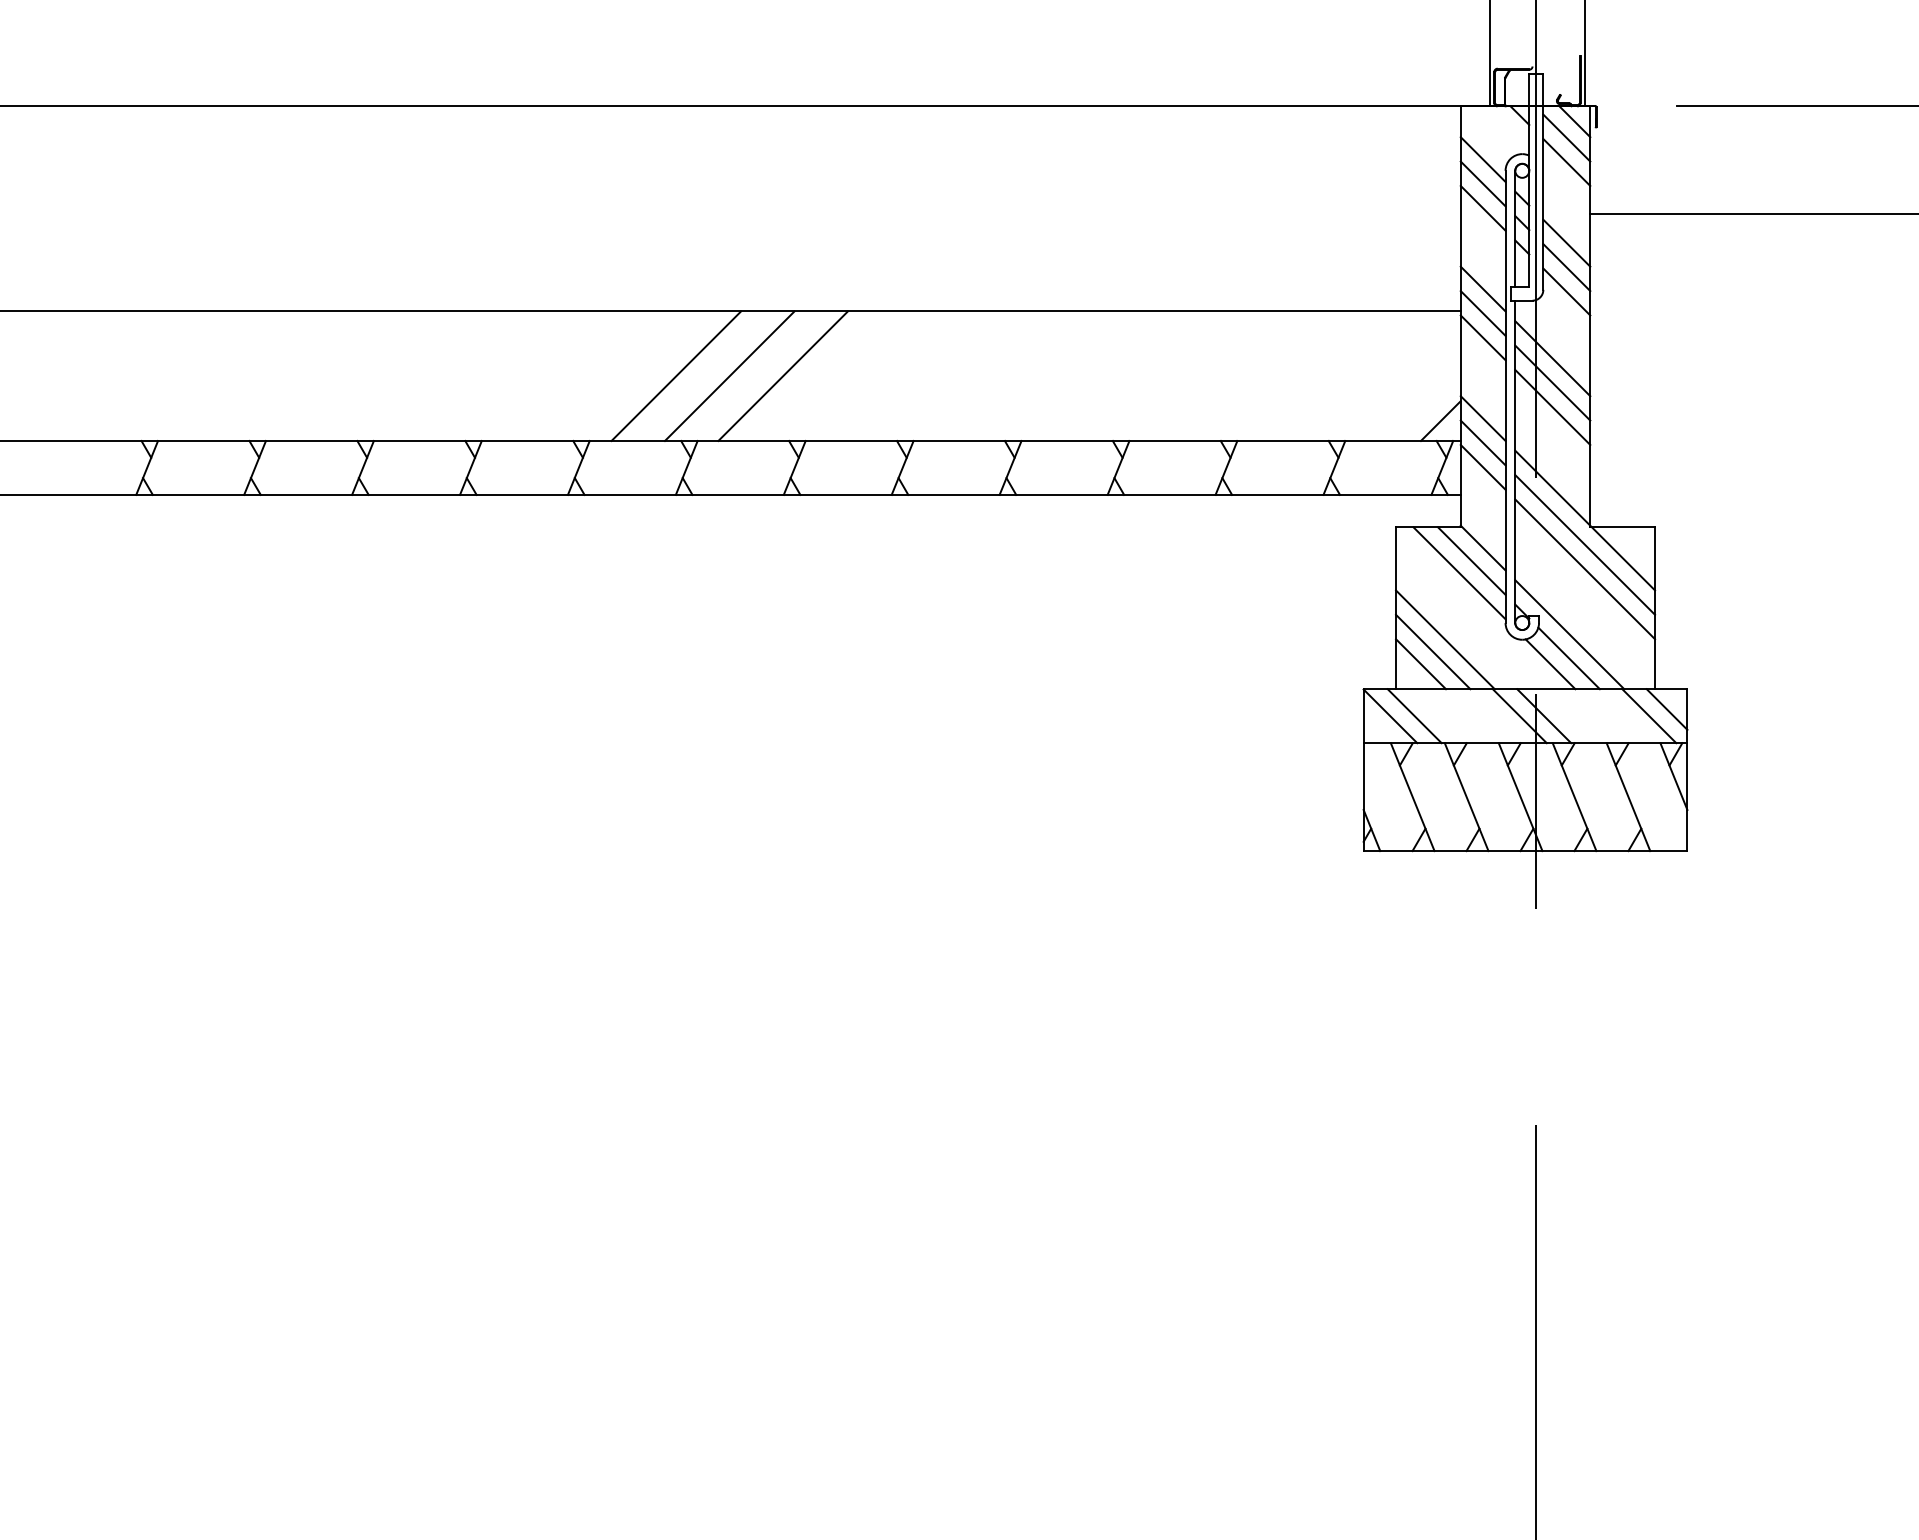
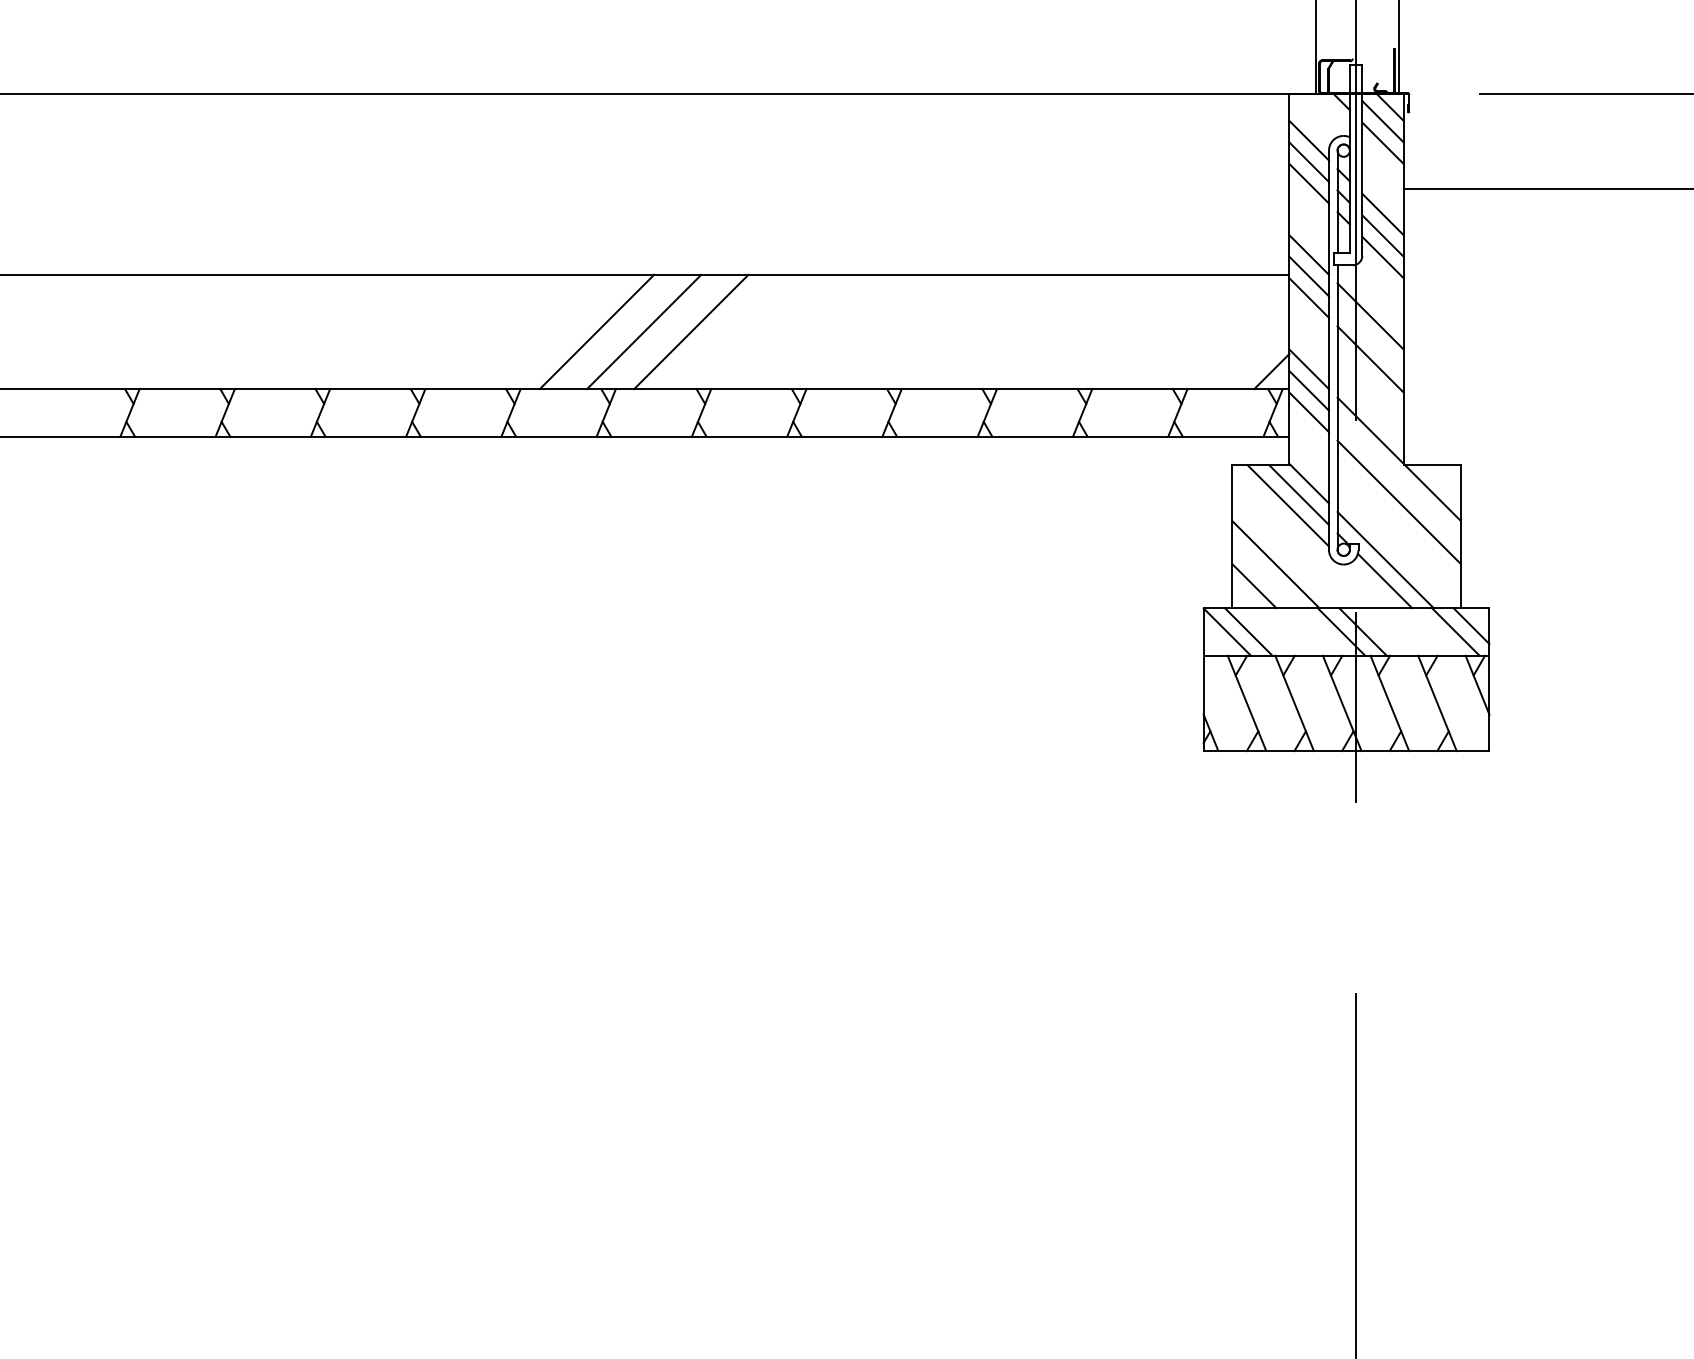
line: (1552, 382) -> (1370, 337), removed
line: (1584, 544) -> (1398, 480), removed
line: (1432, 652) -> (1264, 575), removed
line: (1550, 664) -> (1368, 586), removed

